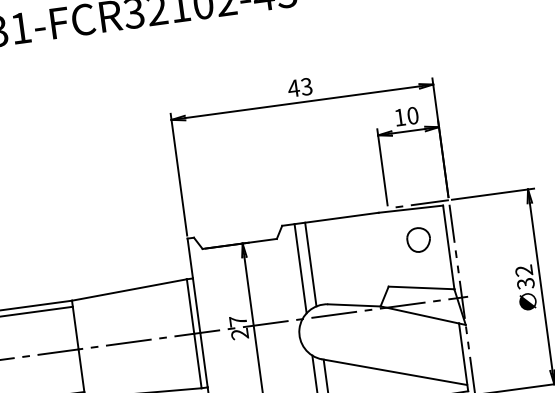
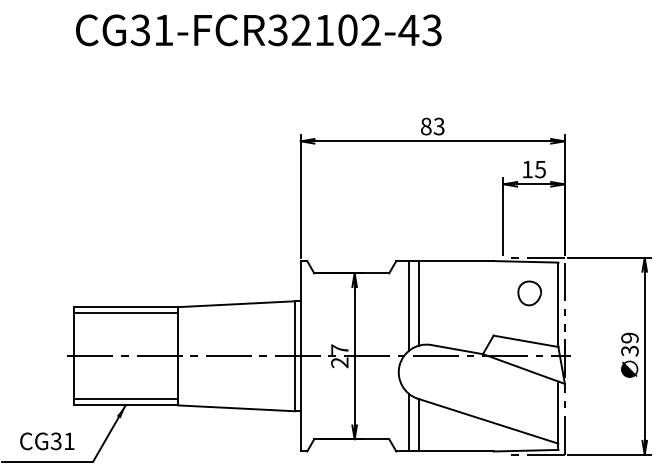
text: (294, 88) -> (426, 126), 43 -> 83
text: (412, 115) -> (540, 169), 10 -> 15
text: (523, 270) -> (629, 337), 32 -> 39

